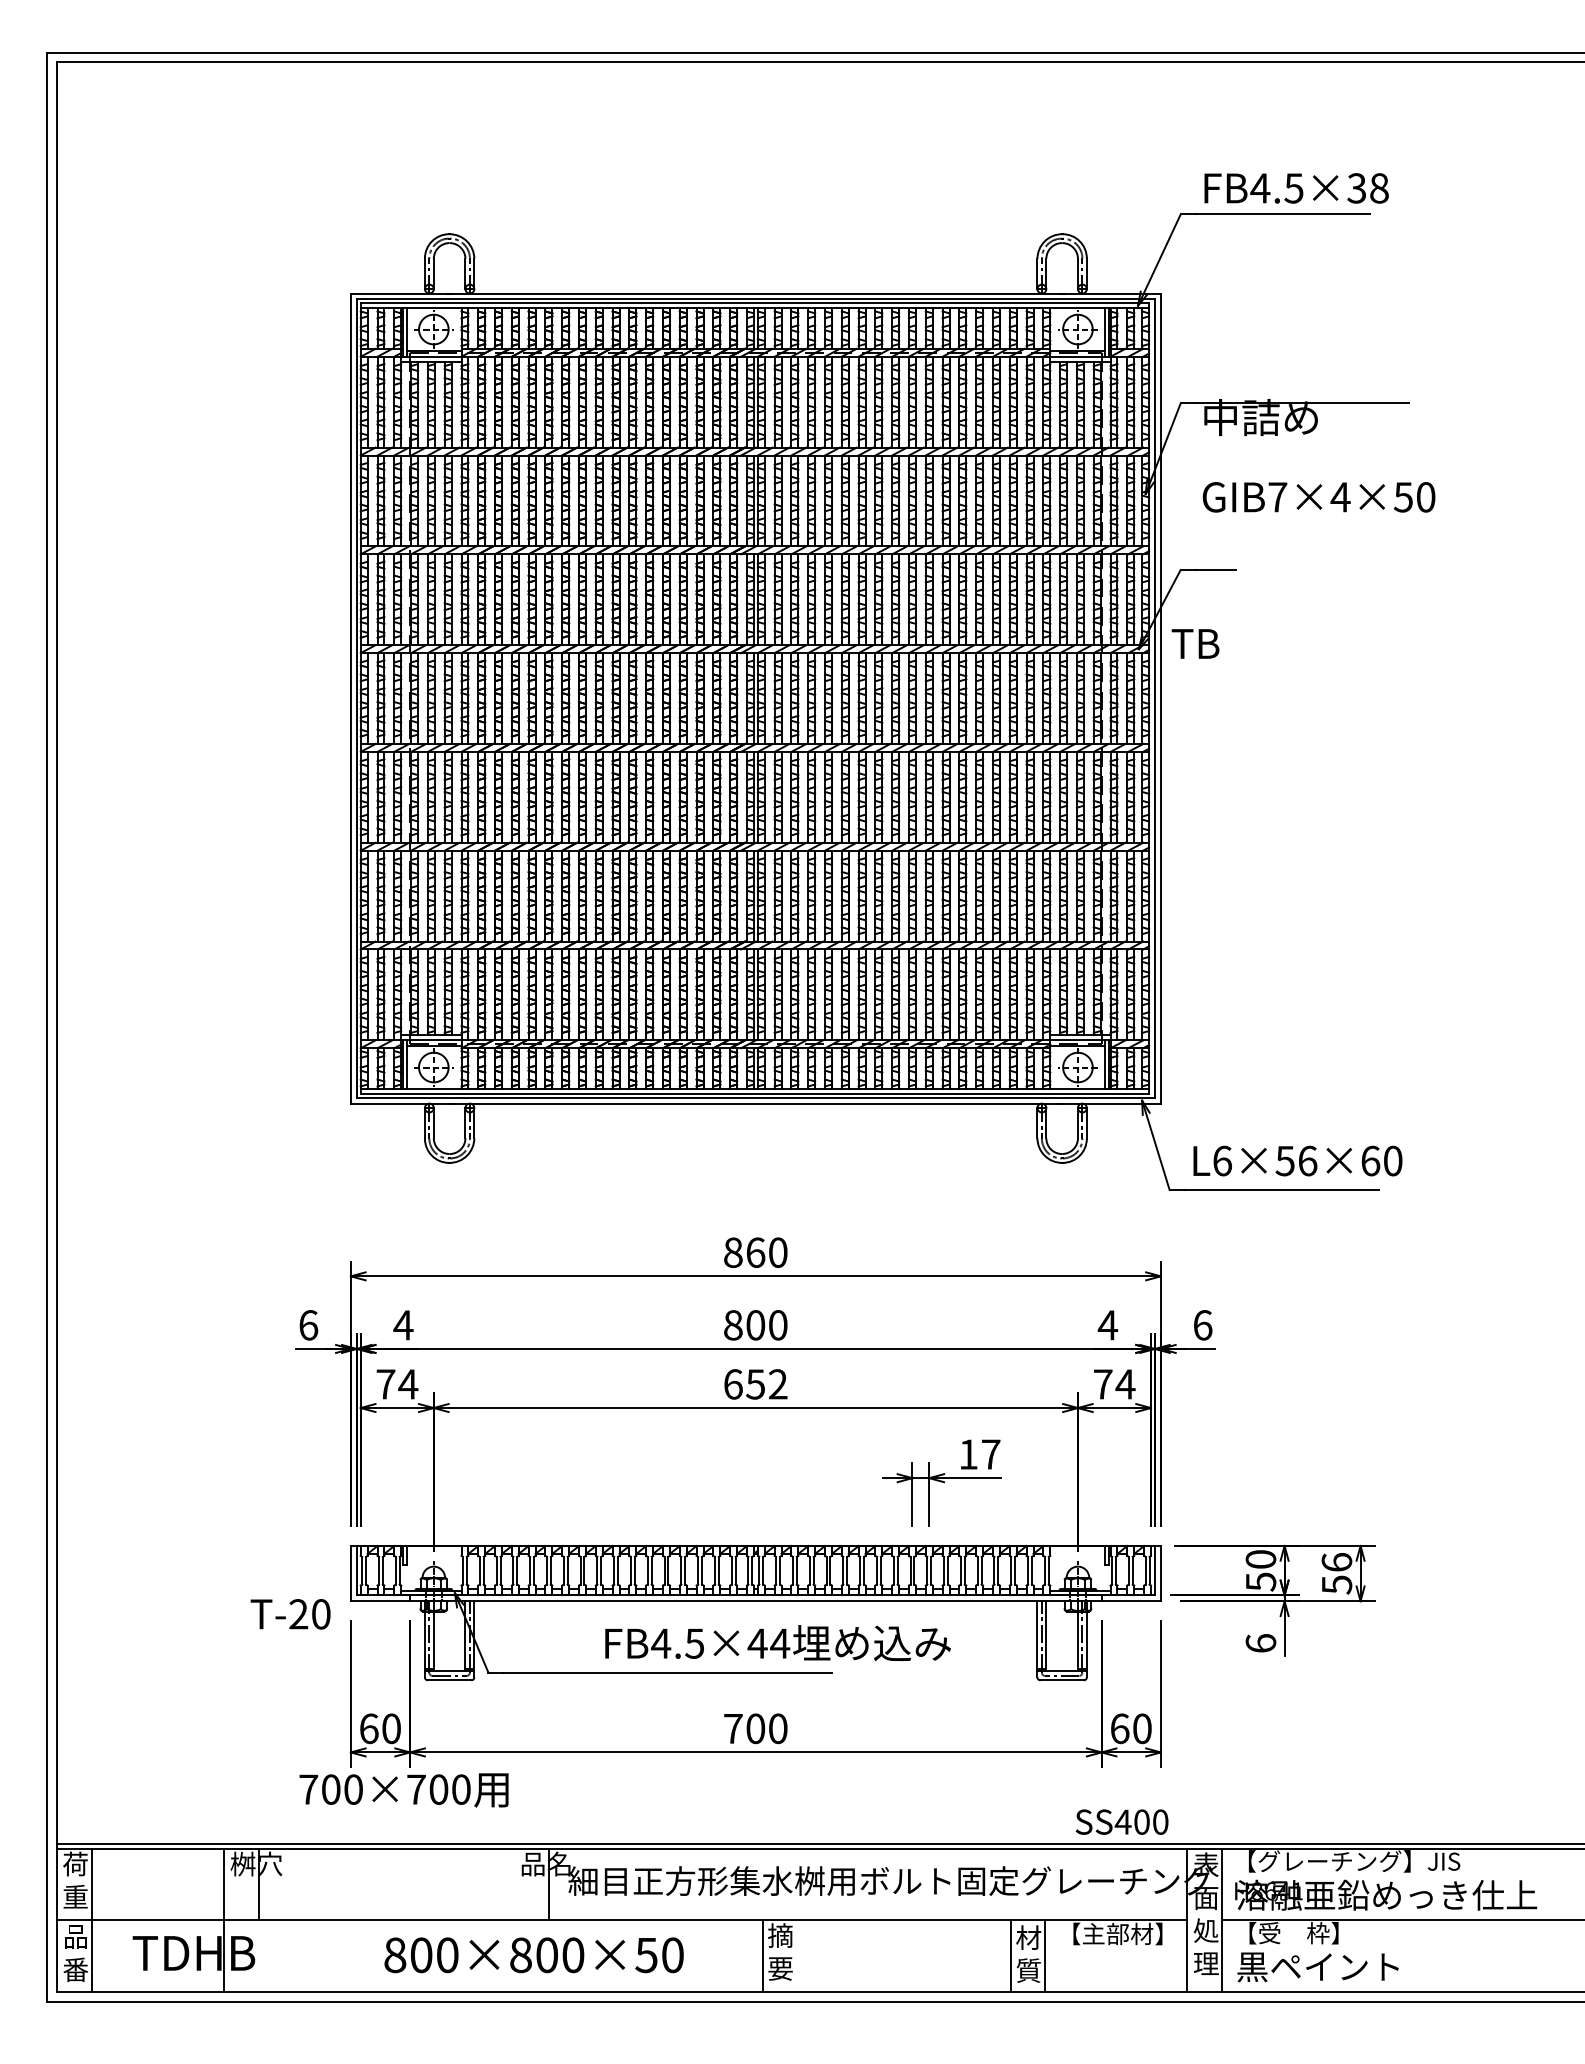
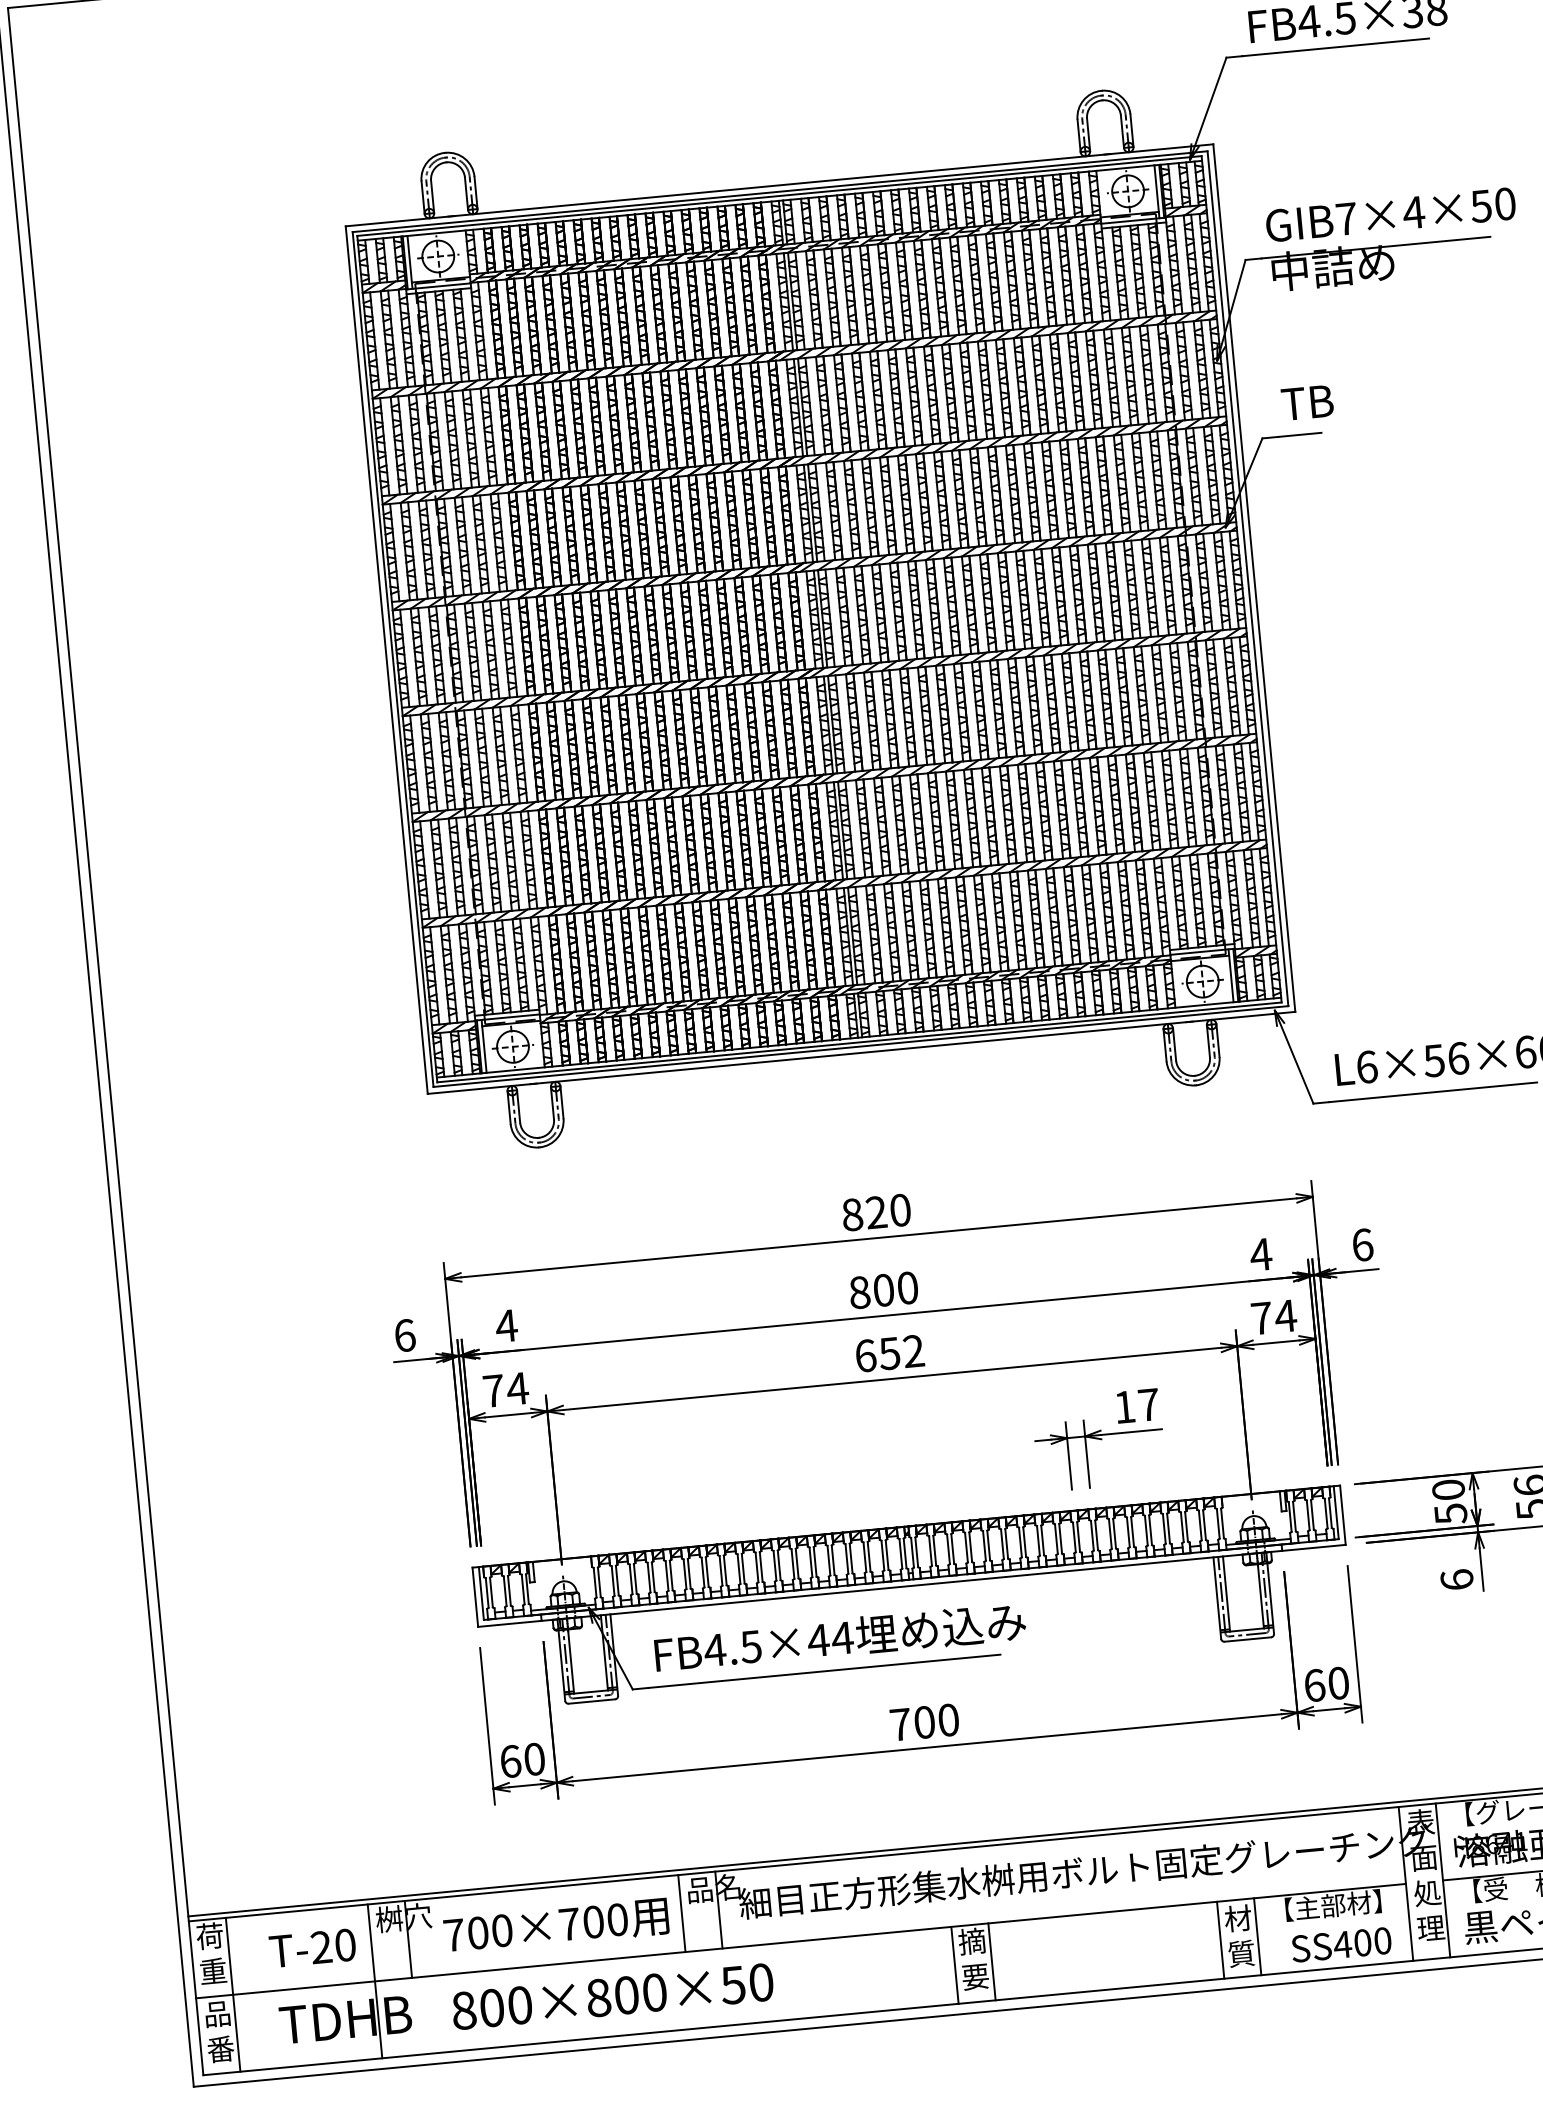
text: (1318, 497) -> (1390, 215), moved
text: (1195, 643) -> (1307, 402), moved
text: (755, 1252) -> (876, 1212), 860 -> 820
text: (290, 1614) -> (312, 1948), moved
text: (777, 1643) -> (839, 1638), moved
text: (403, 1790) -> (555, 1926), moved
text: (1121, 1821) -> (1340, 1944), moved
line: (514, 1884) -> (682, 1913), added
text: (533, 1955) -> (612, 1996), moved
line: (797, 1956) -> (992, 1962), added

